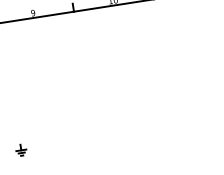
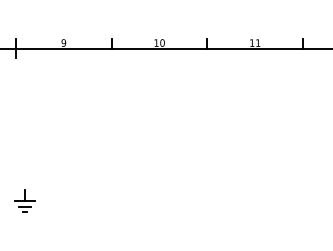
part: (20, 149) -> (24, 200), size x1.67

